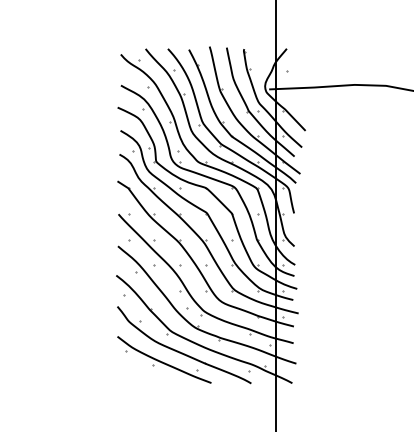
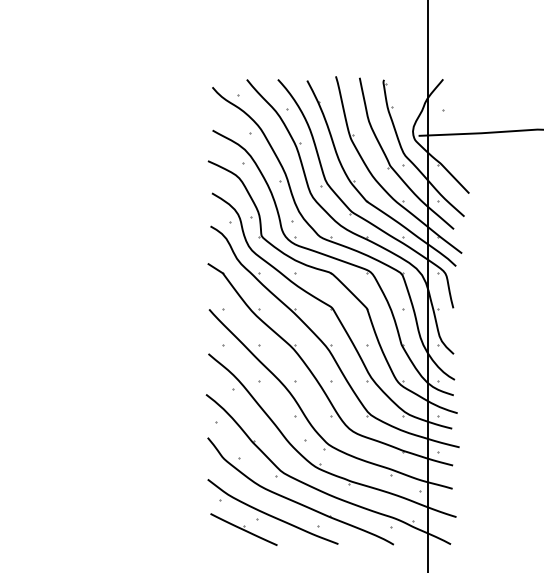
part: (143, 372) -> (243, 529), added

